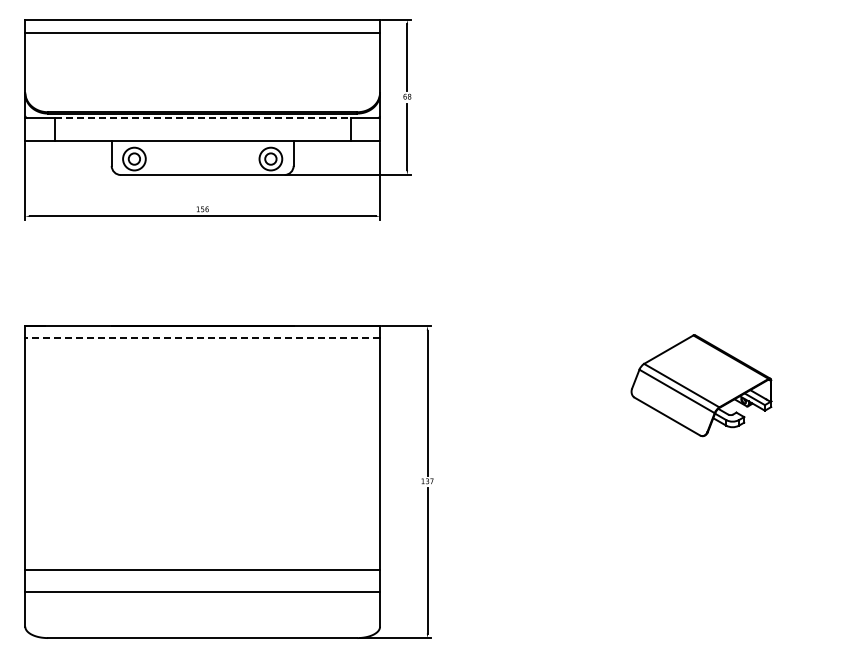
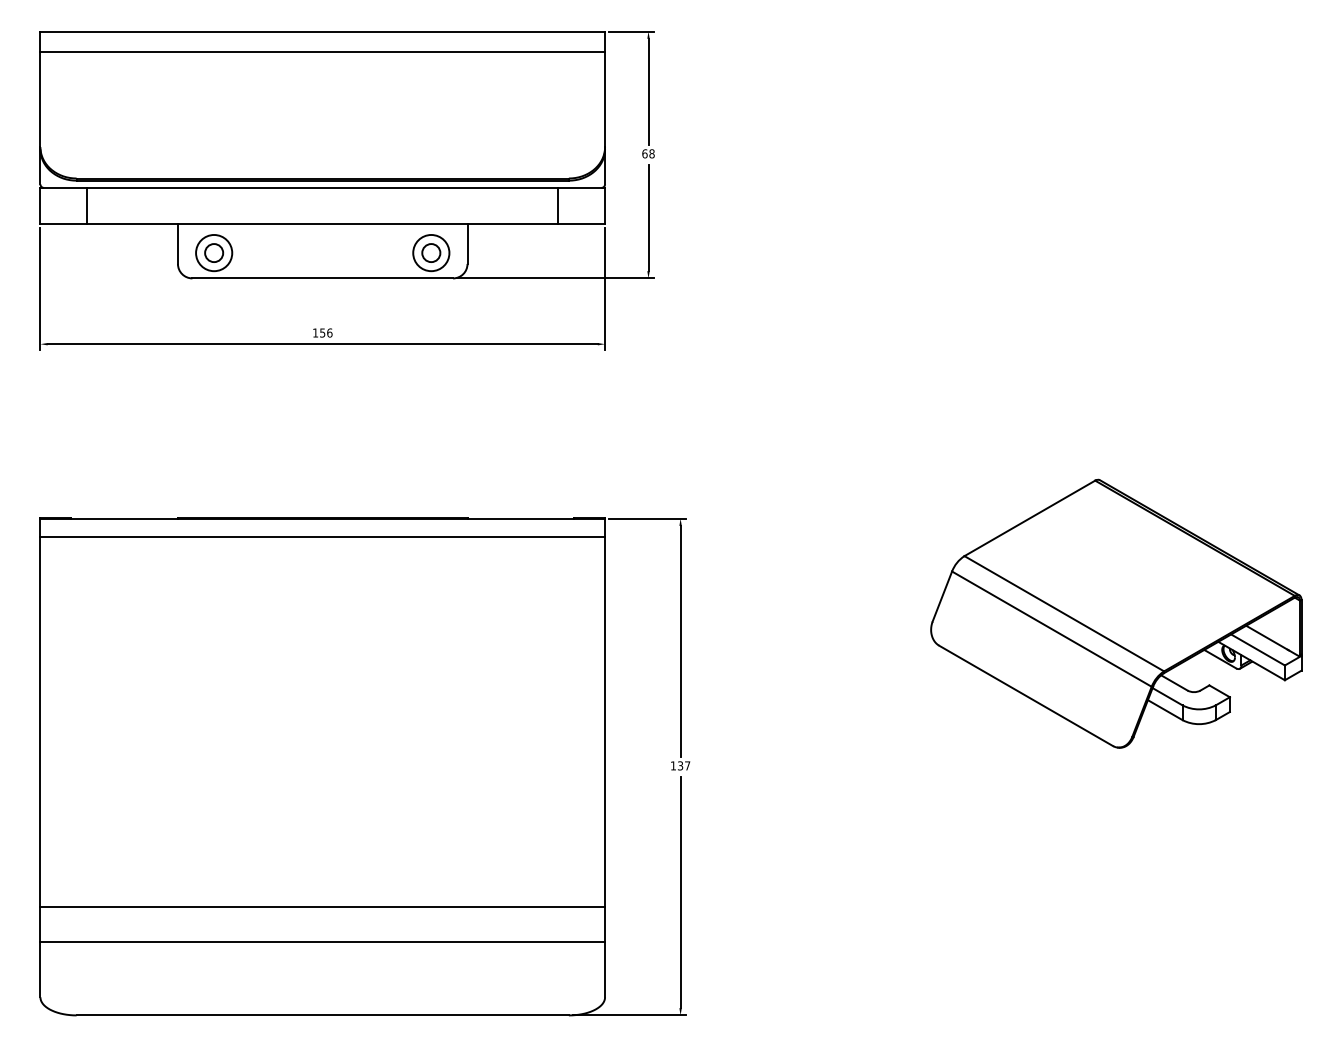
line: (202, 118) -> (322, 188), dashed -> solid
line: (202, 337) -> (322, 537), dashed -> solid
part: (701, 385) -> (1116, 613), size x1.67

